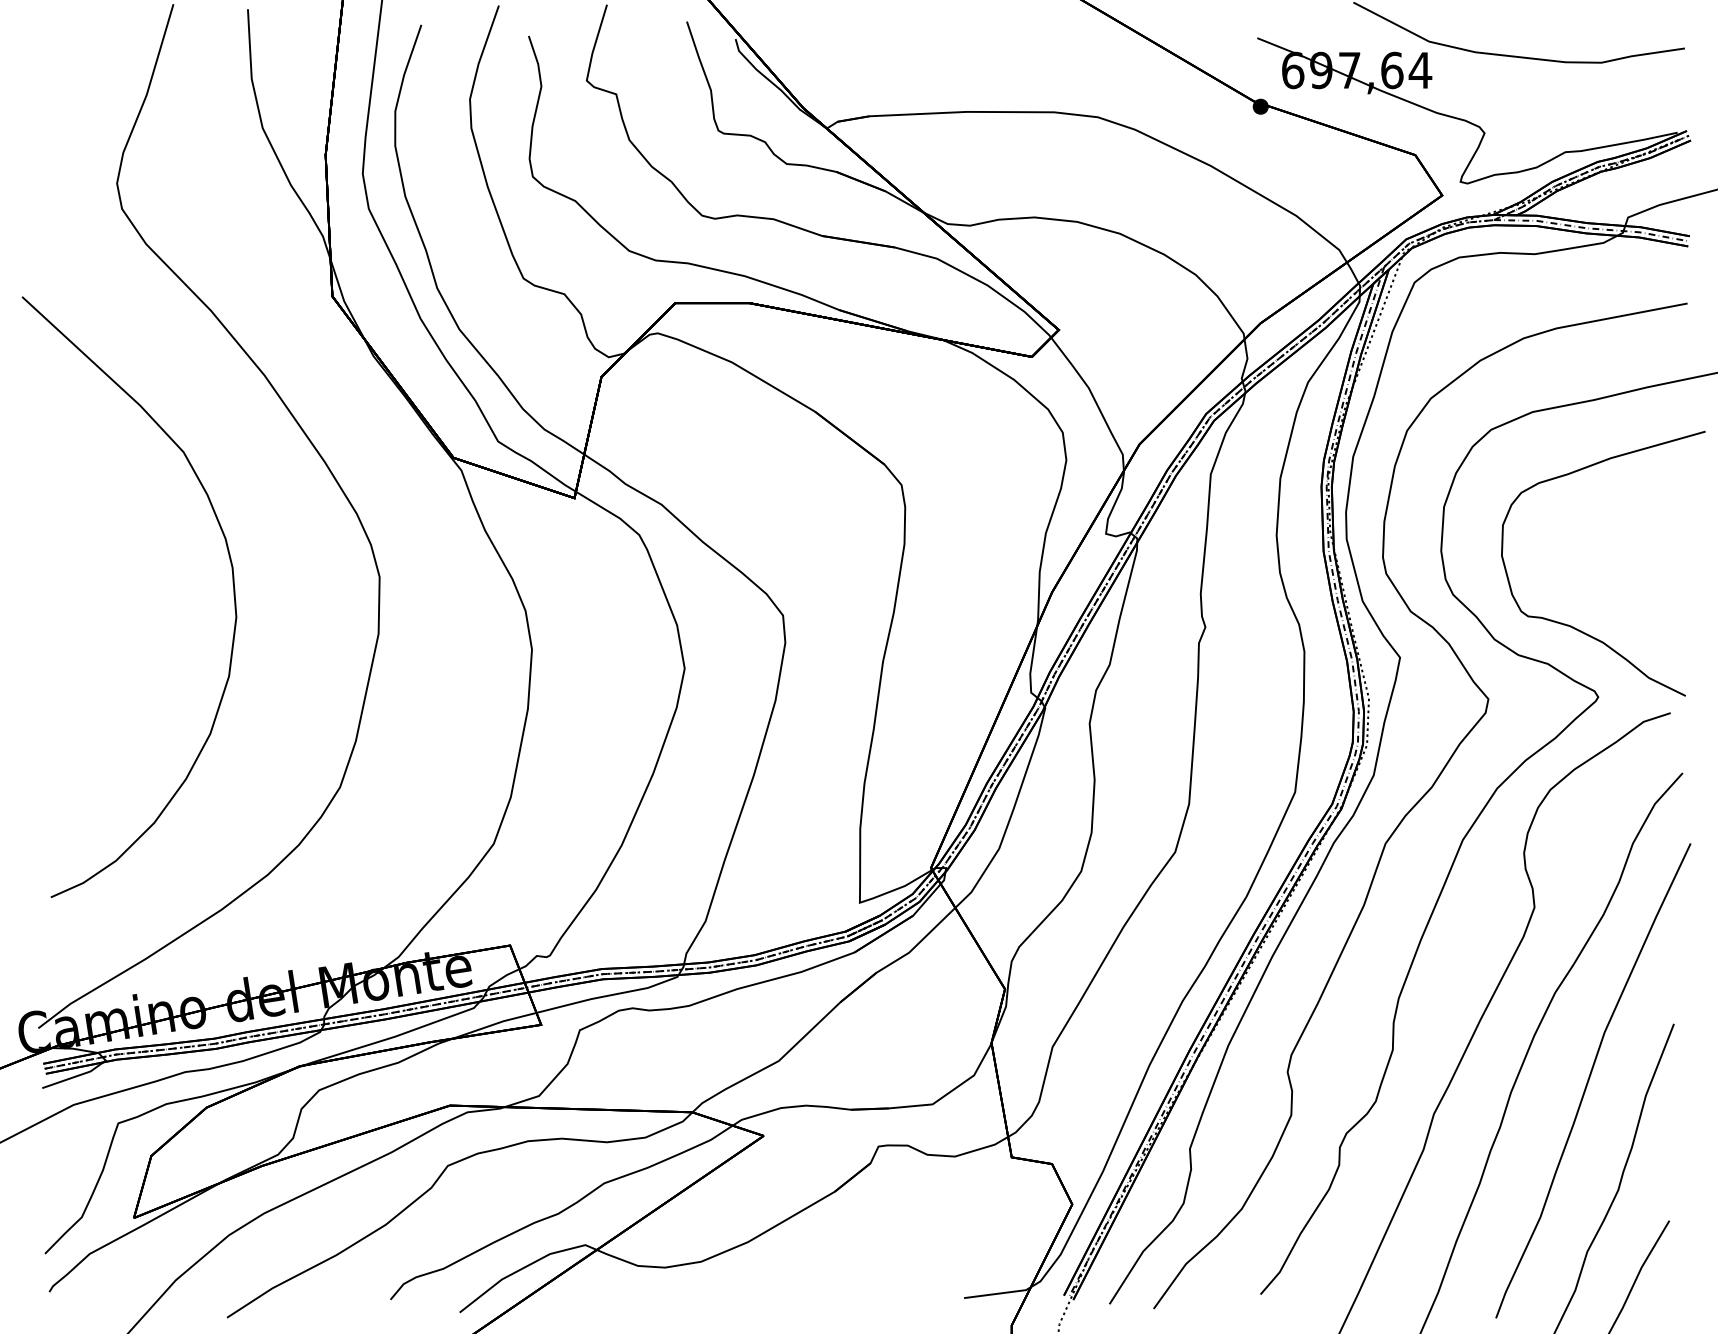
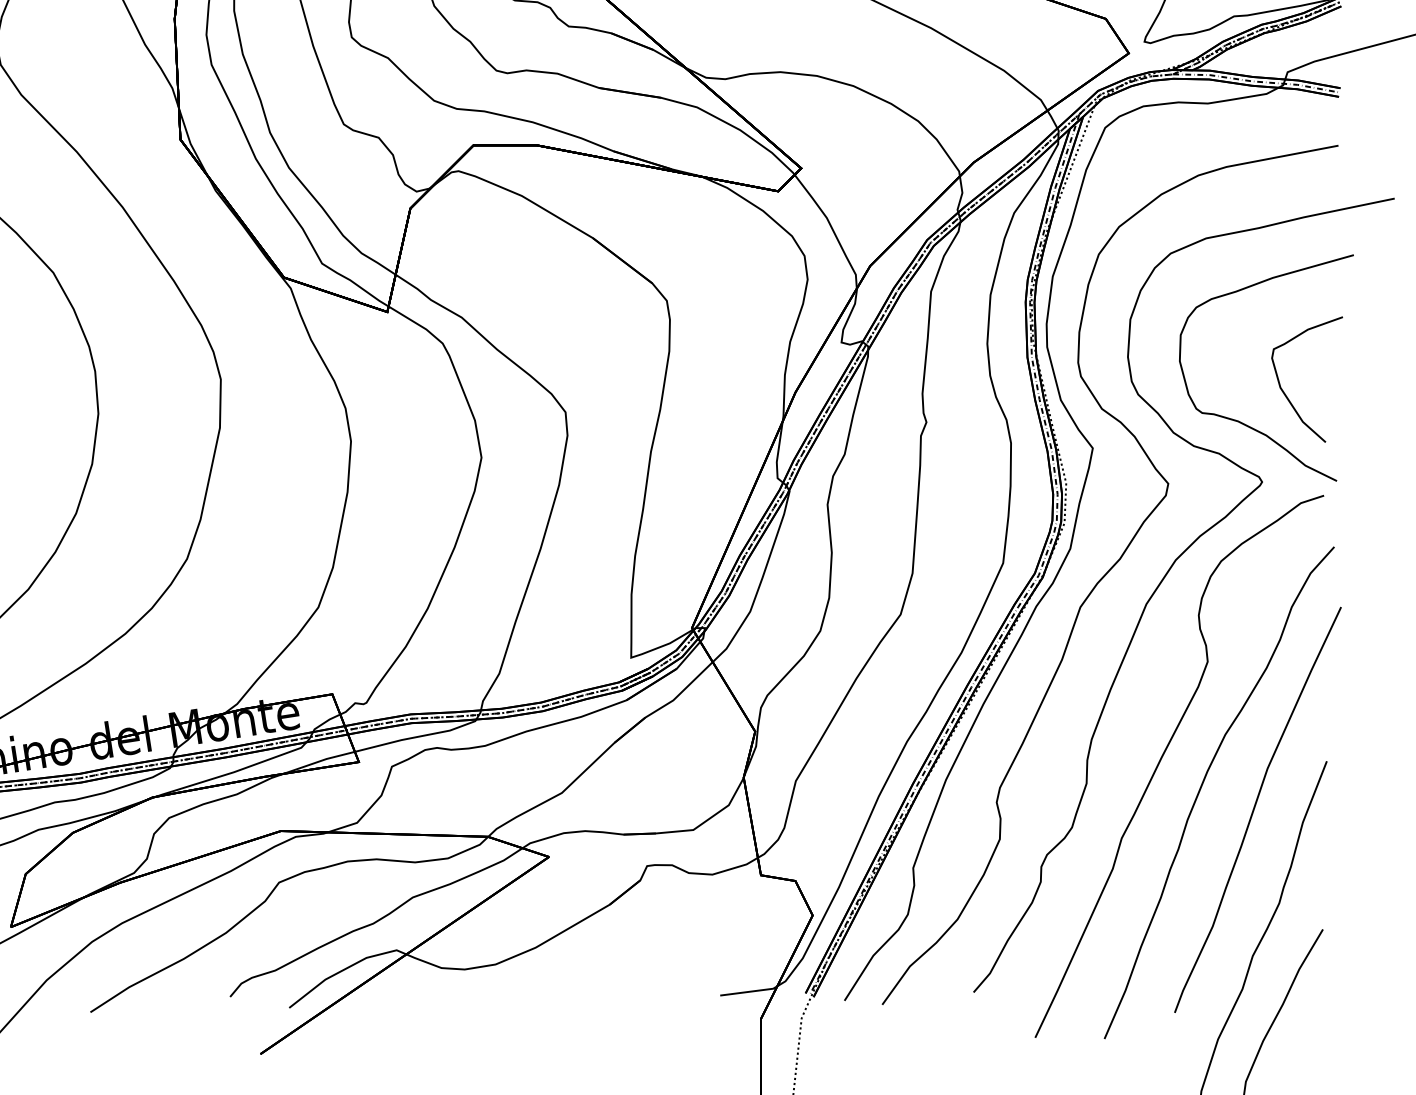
curve: (1625, 593) -> (1285, 393), added

